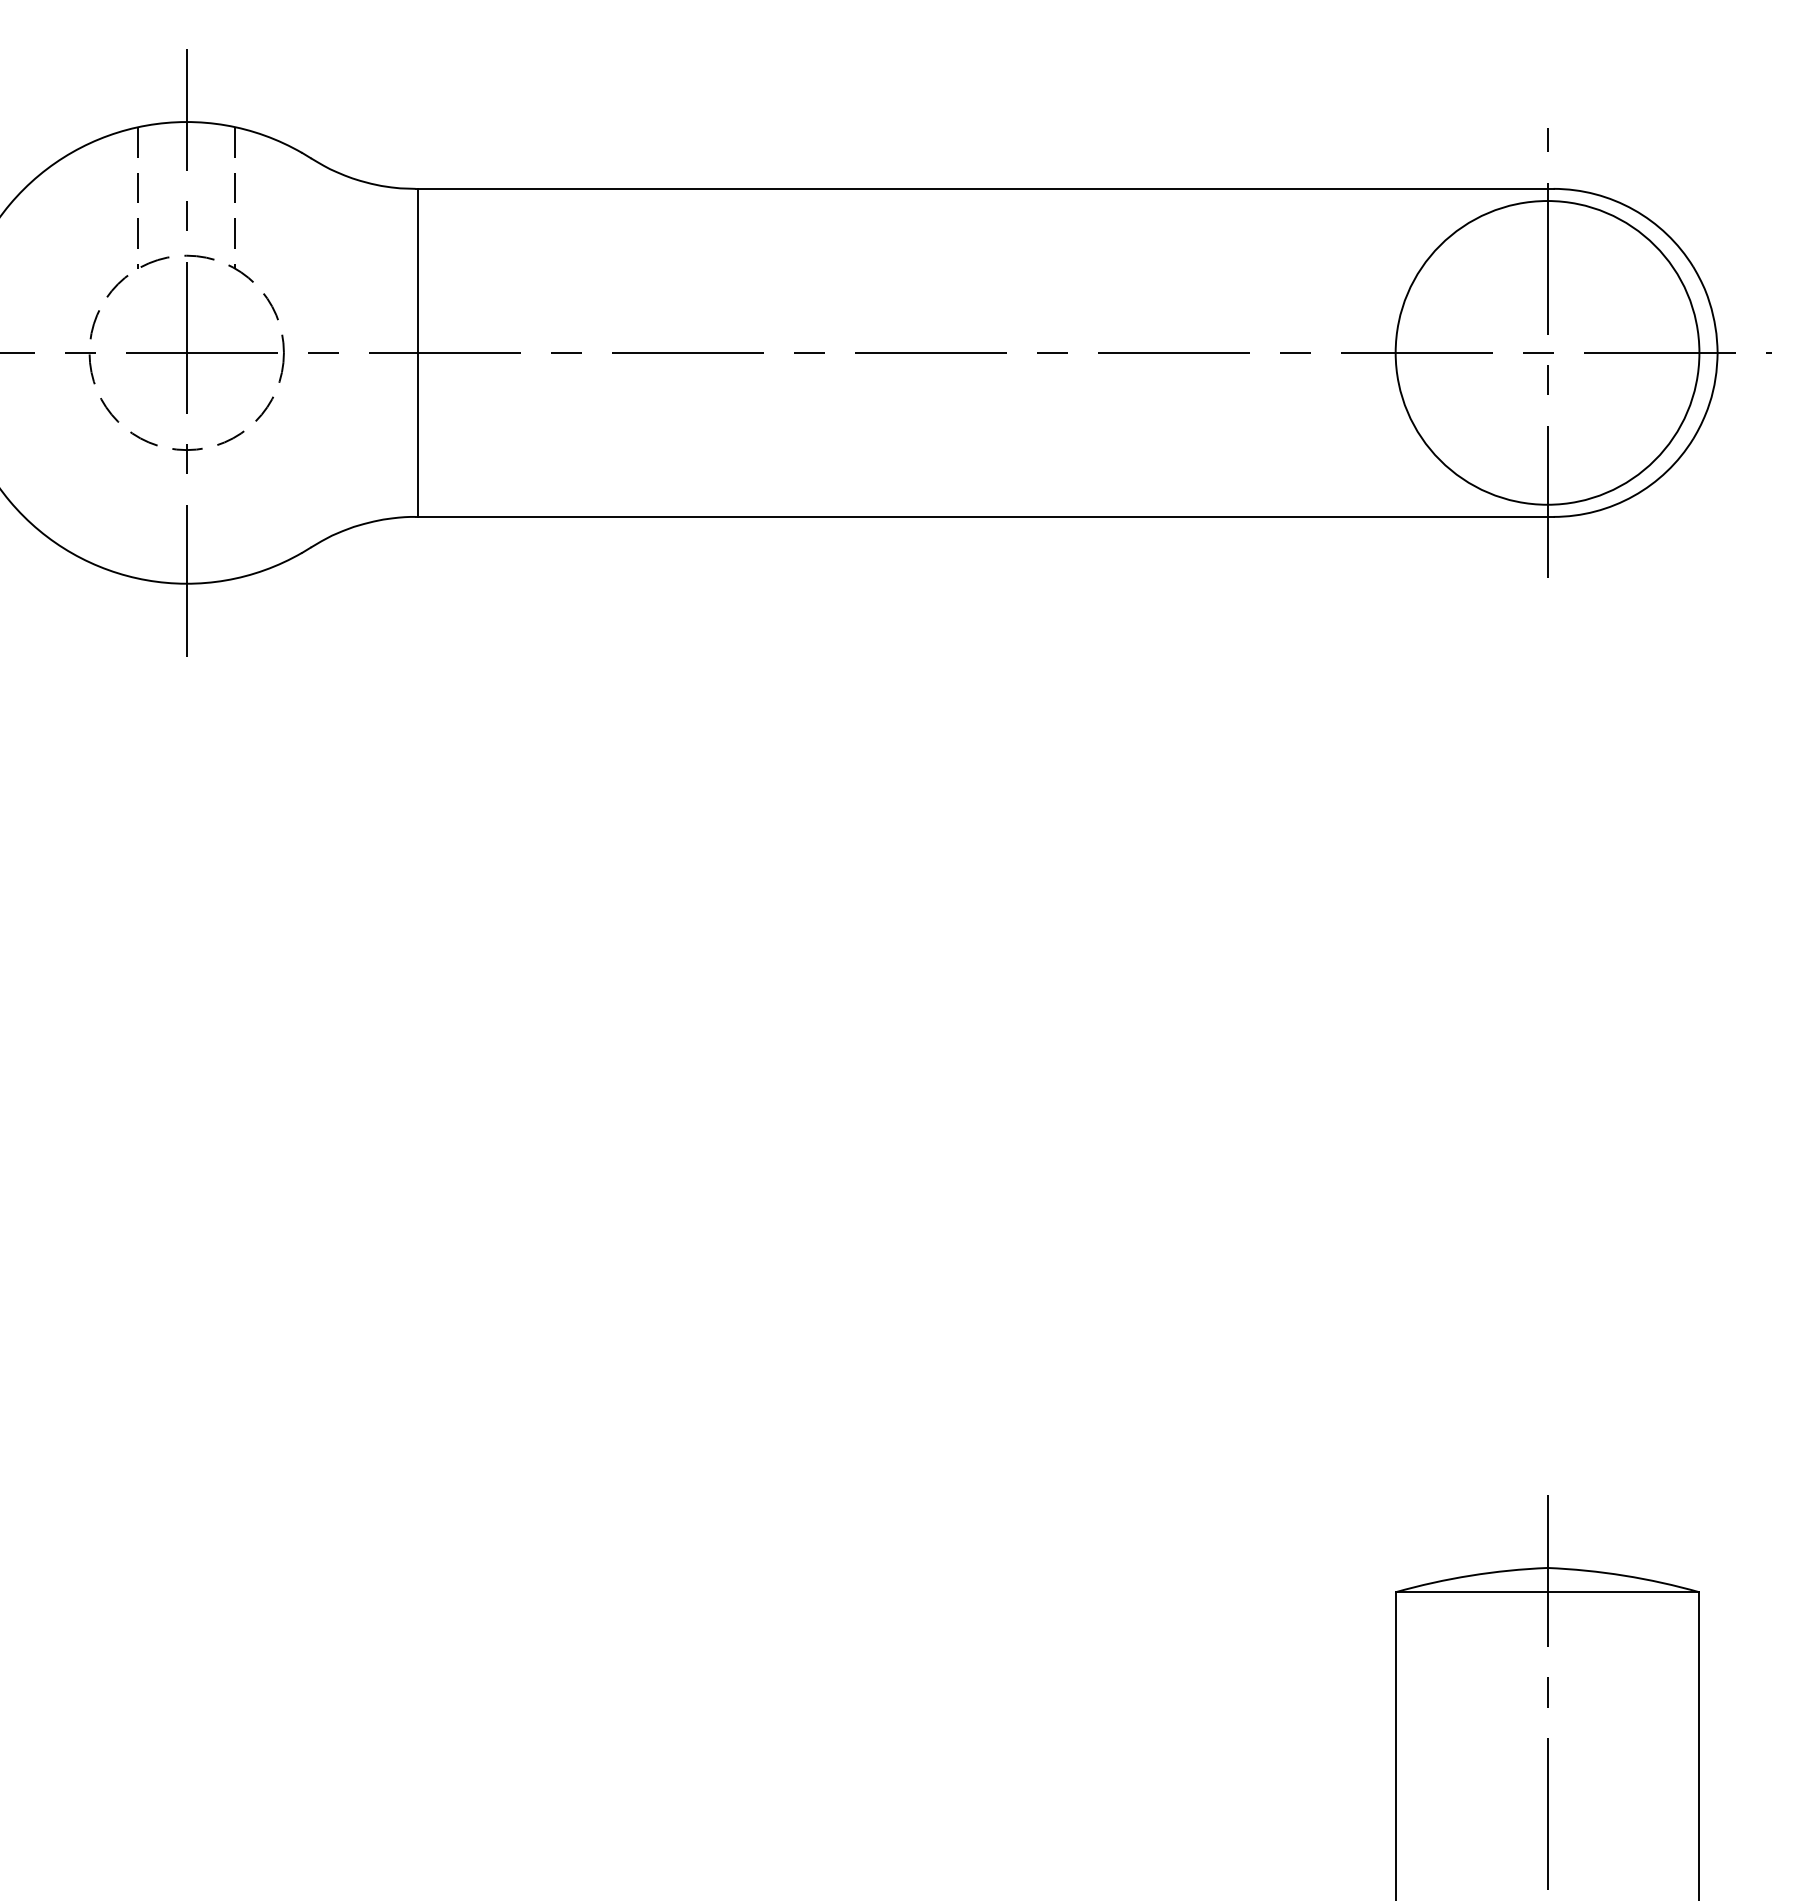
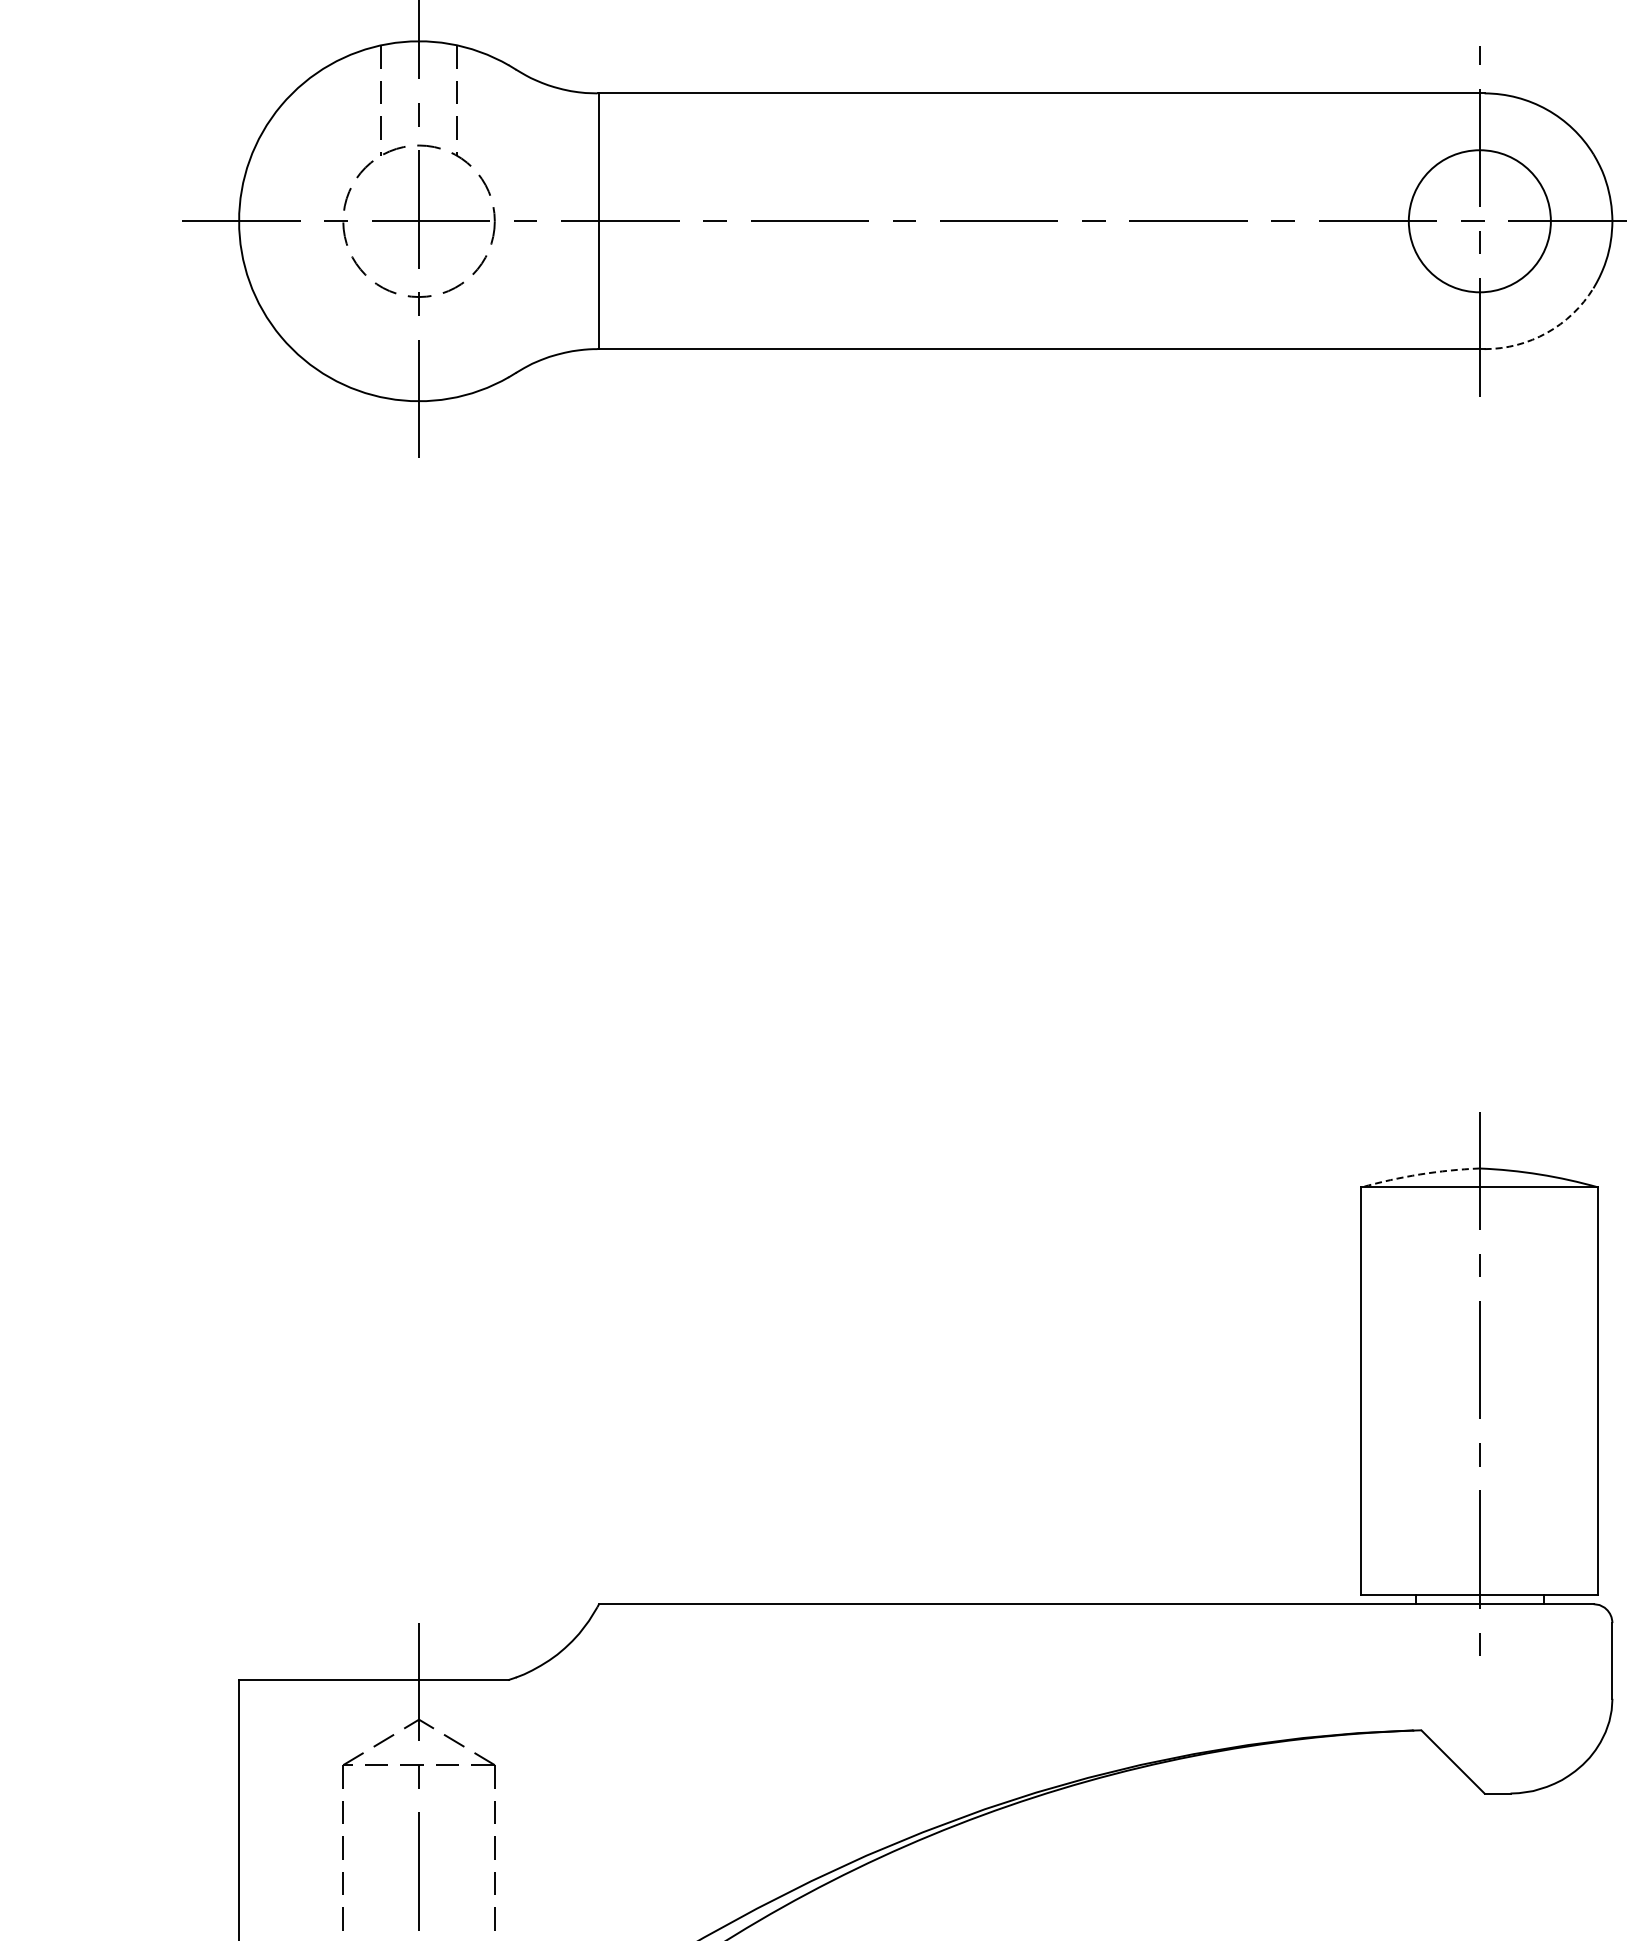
circle: (1547, 351) -> (1479, 220), size x0.6
arc: (1633, 495) -> (1546, 332), solid -> dashed
arc: (1471, 1575) -> (1420, 1174), solid -> dashed

